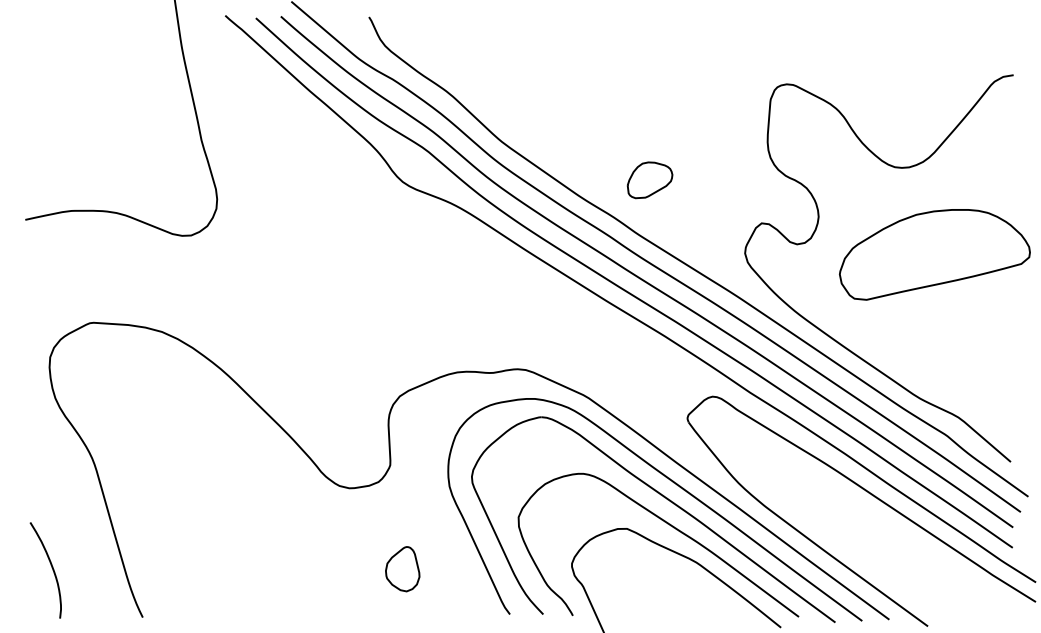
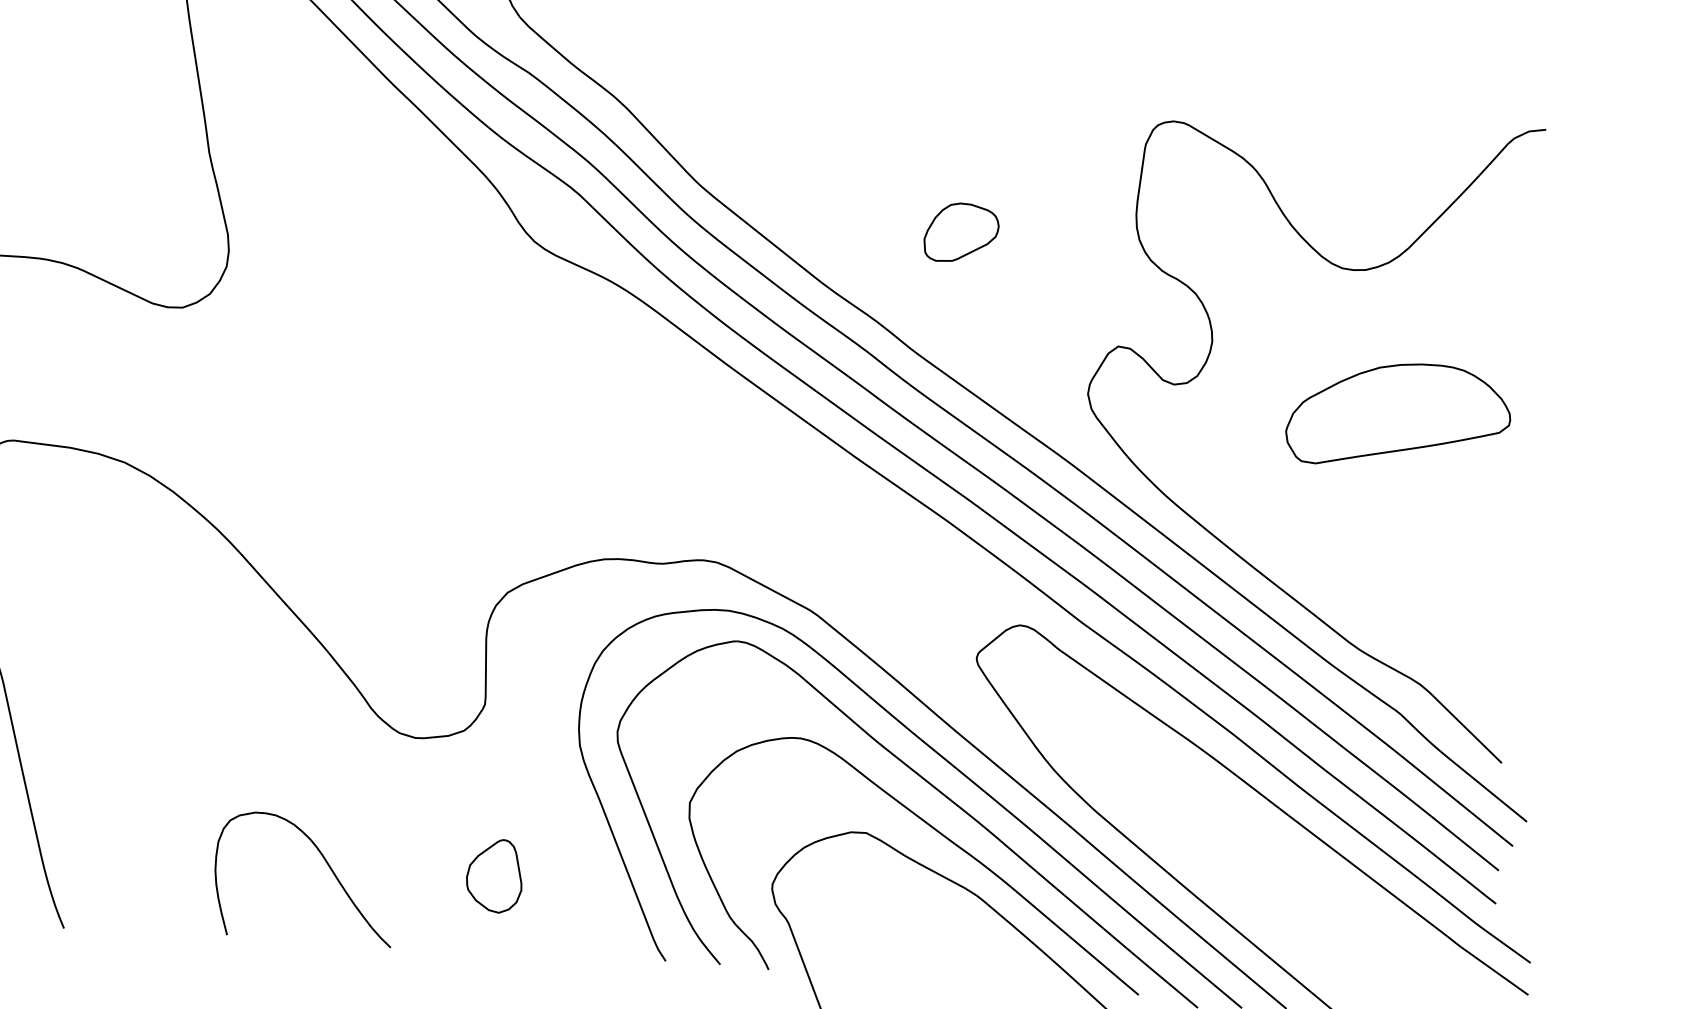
part: (649, 180) -> (960, 233), moved
part: (934, 254) -> (1398, 415), size x0.71
curve: (299, 568) -> (325, 864), added

